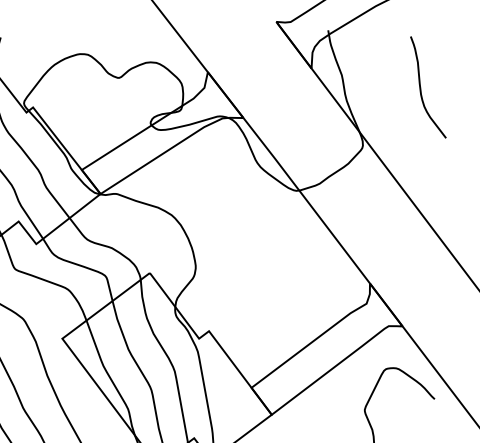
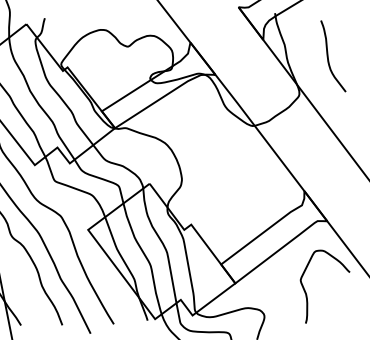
curve: (421, 87) -> (328, 56), moved

